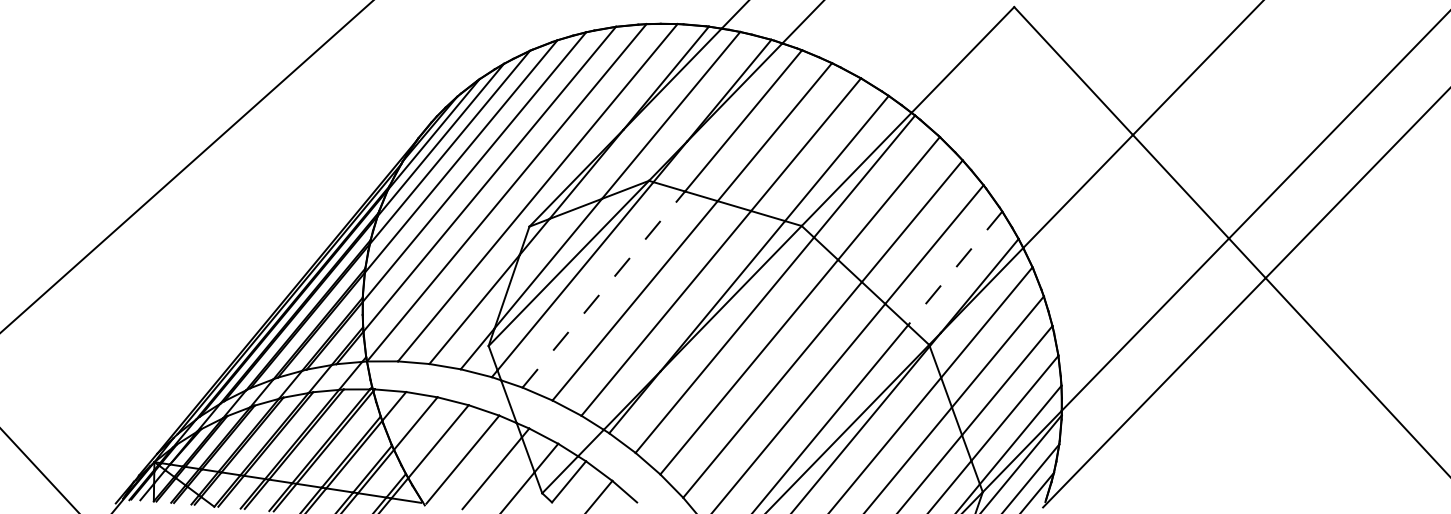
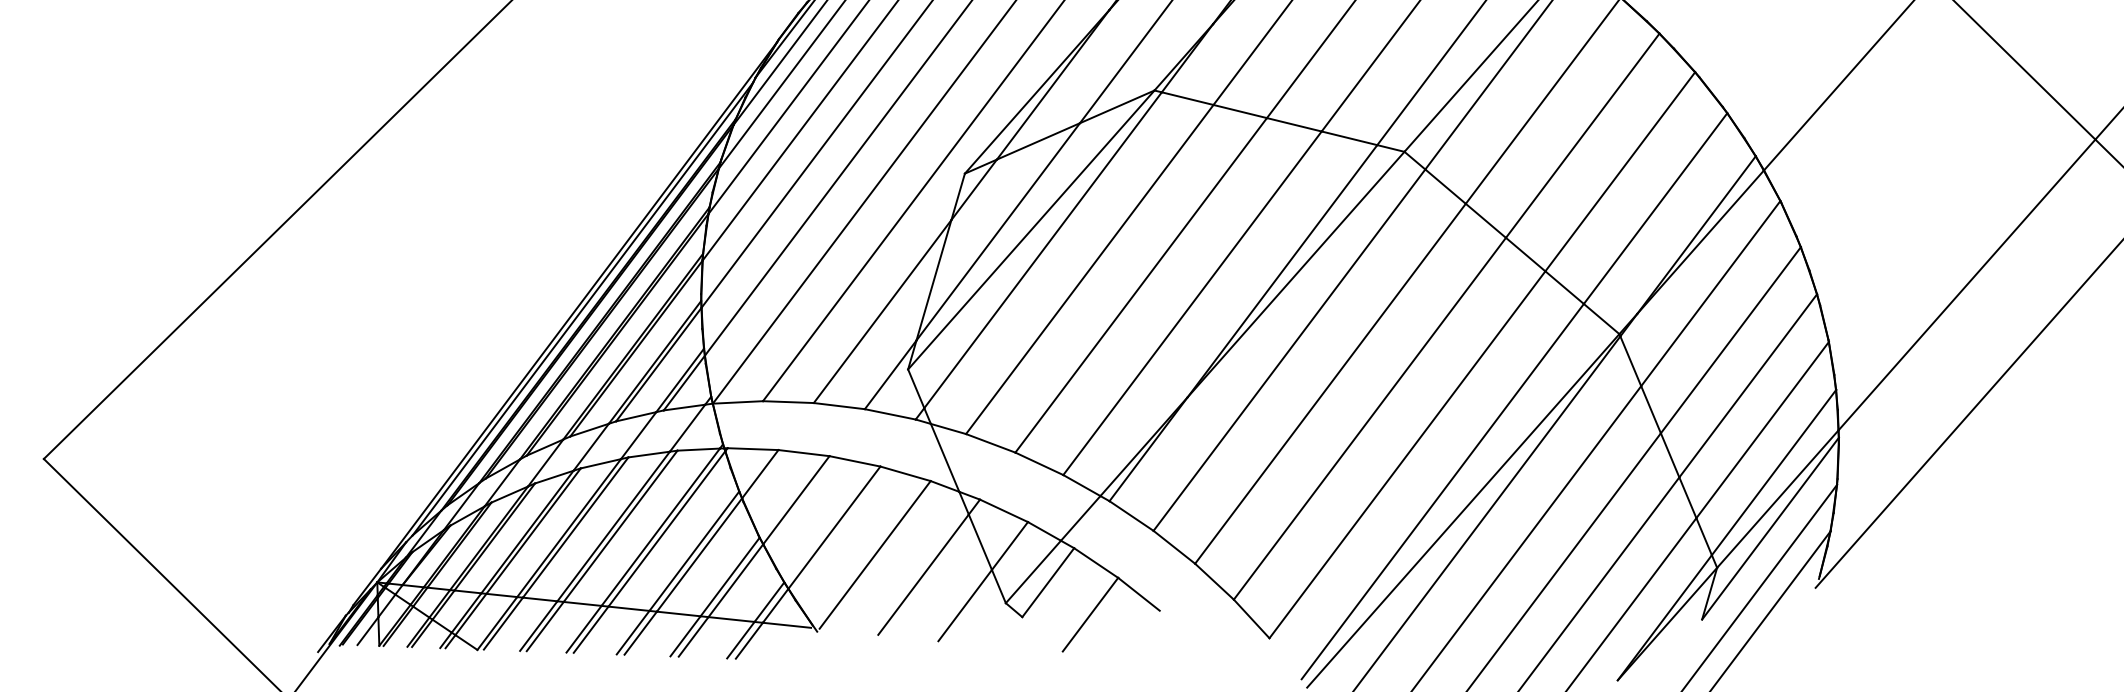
line: (955, 268) -> (1656, 208), dashed -> solid
line: (604, 289) -> (1090, 269), dashed -> solid

